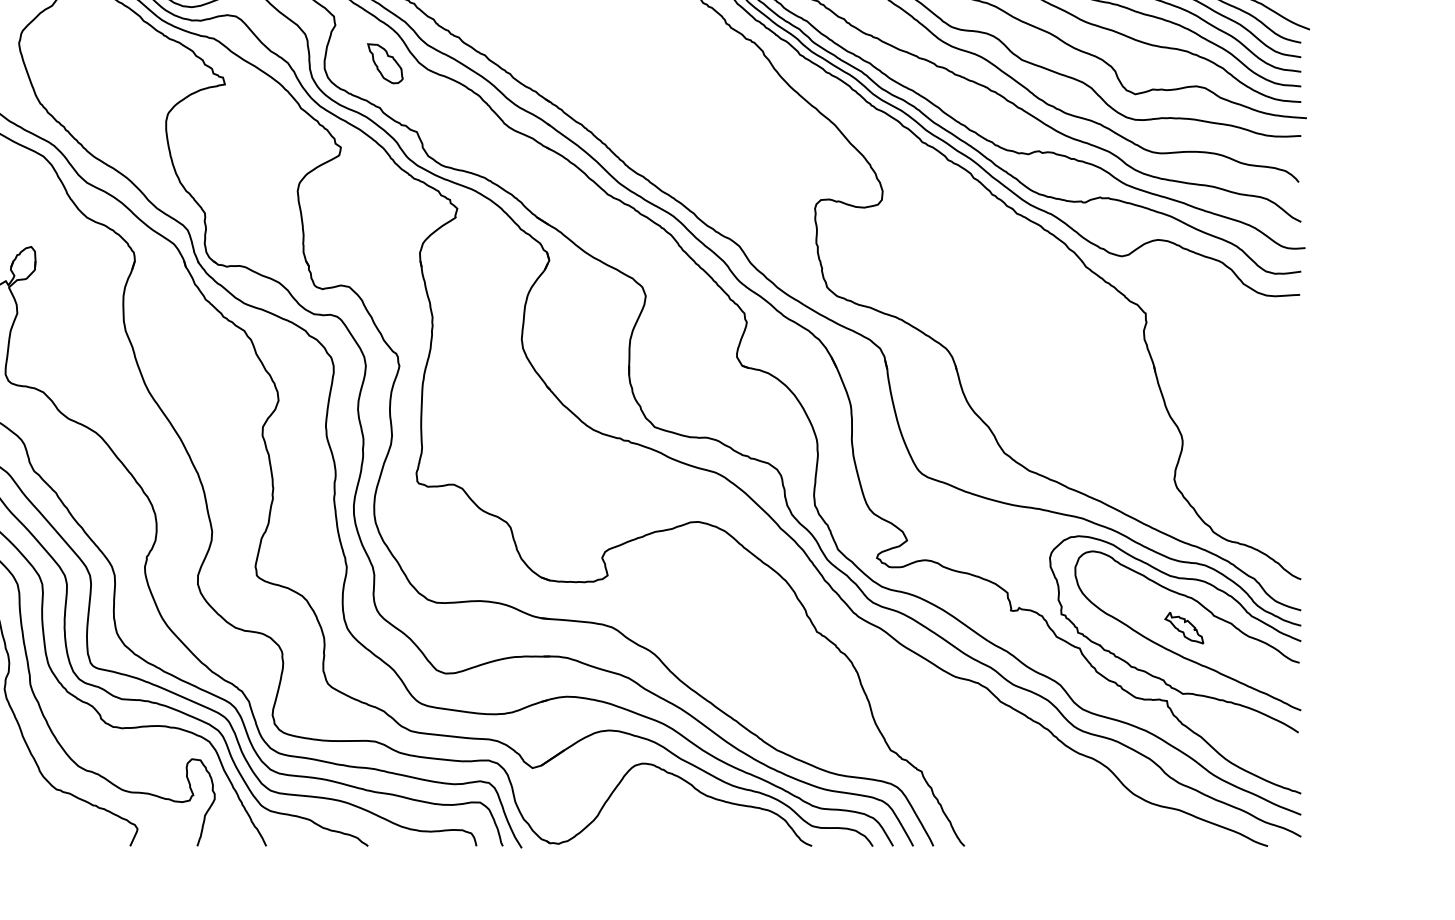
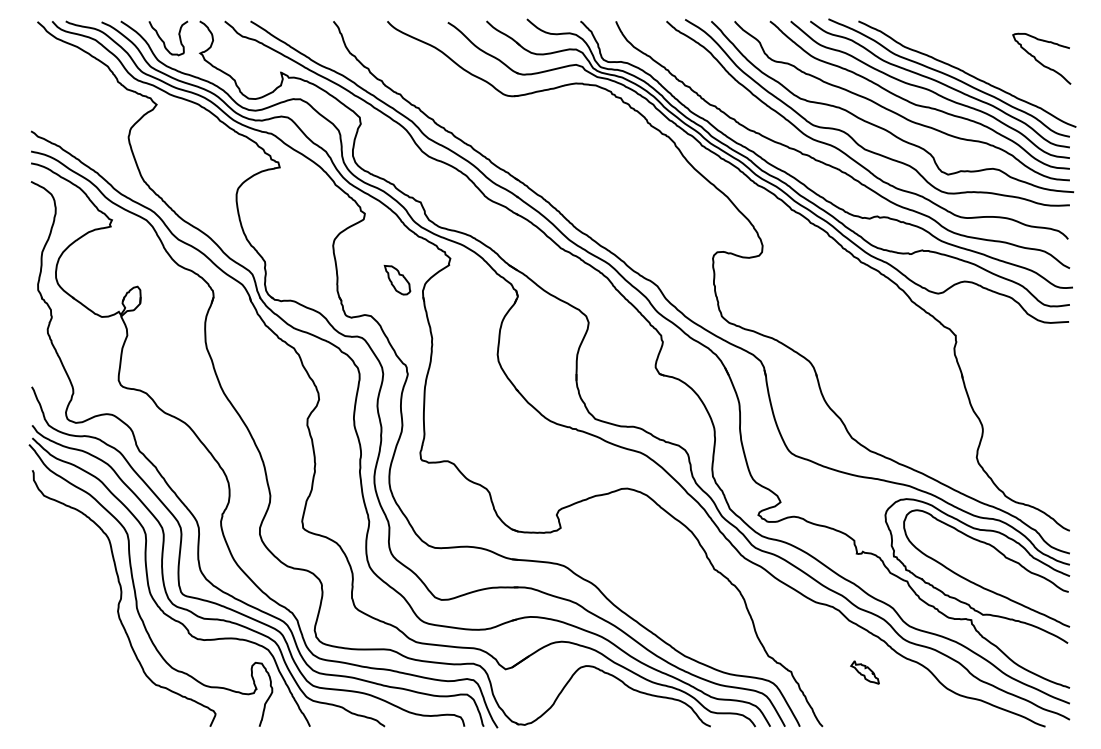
part: (385, 64) -> (397, 280), moved
part: (1183, 628) -> (864, 672), moved

